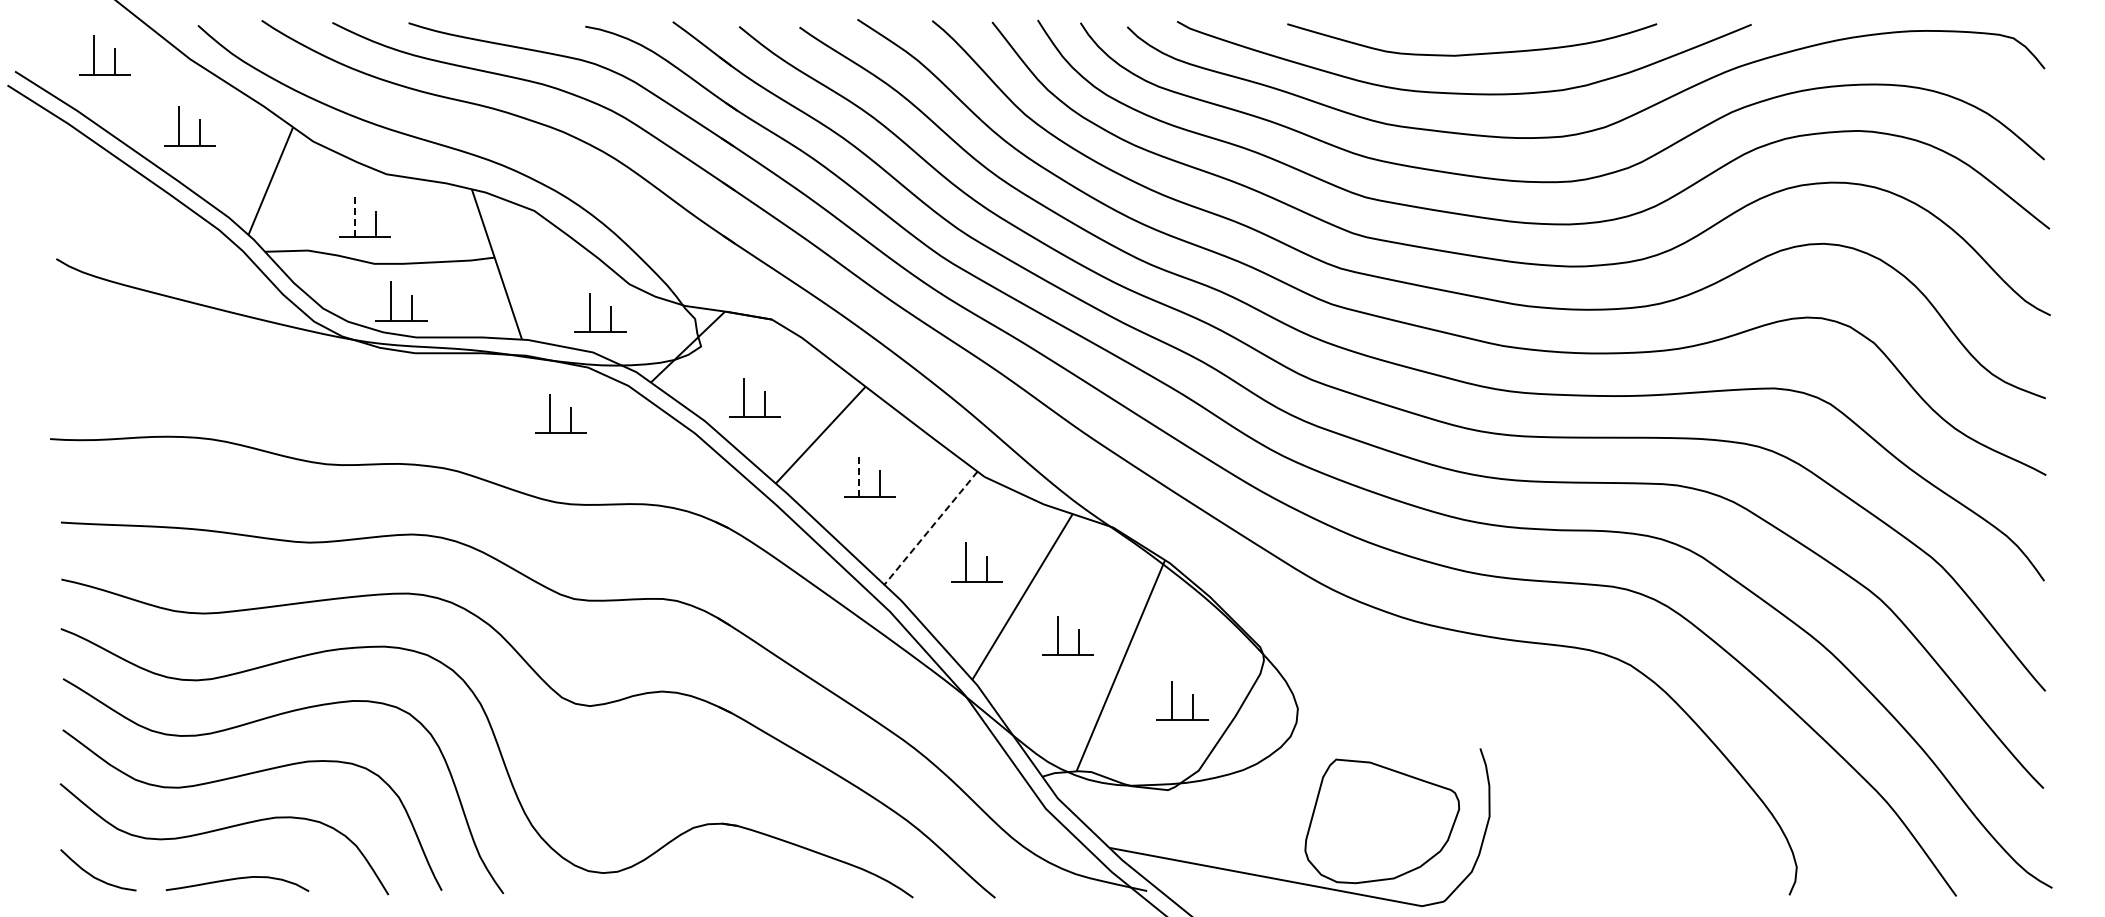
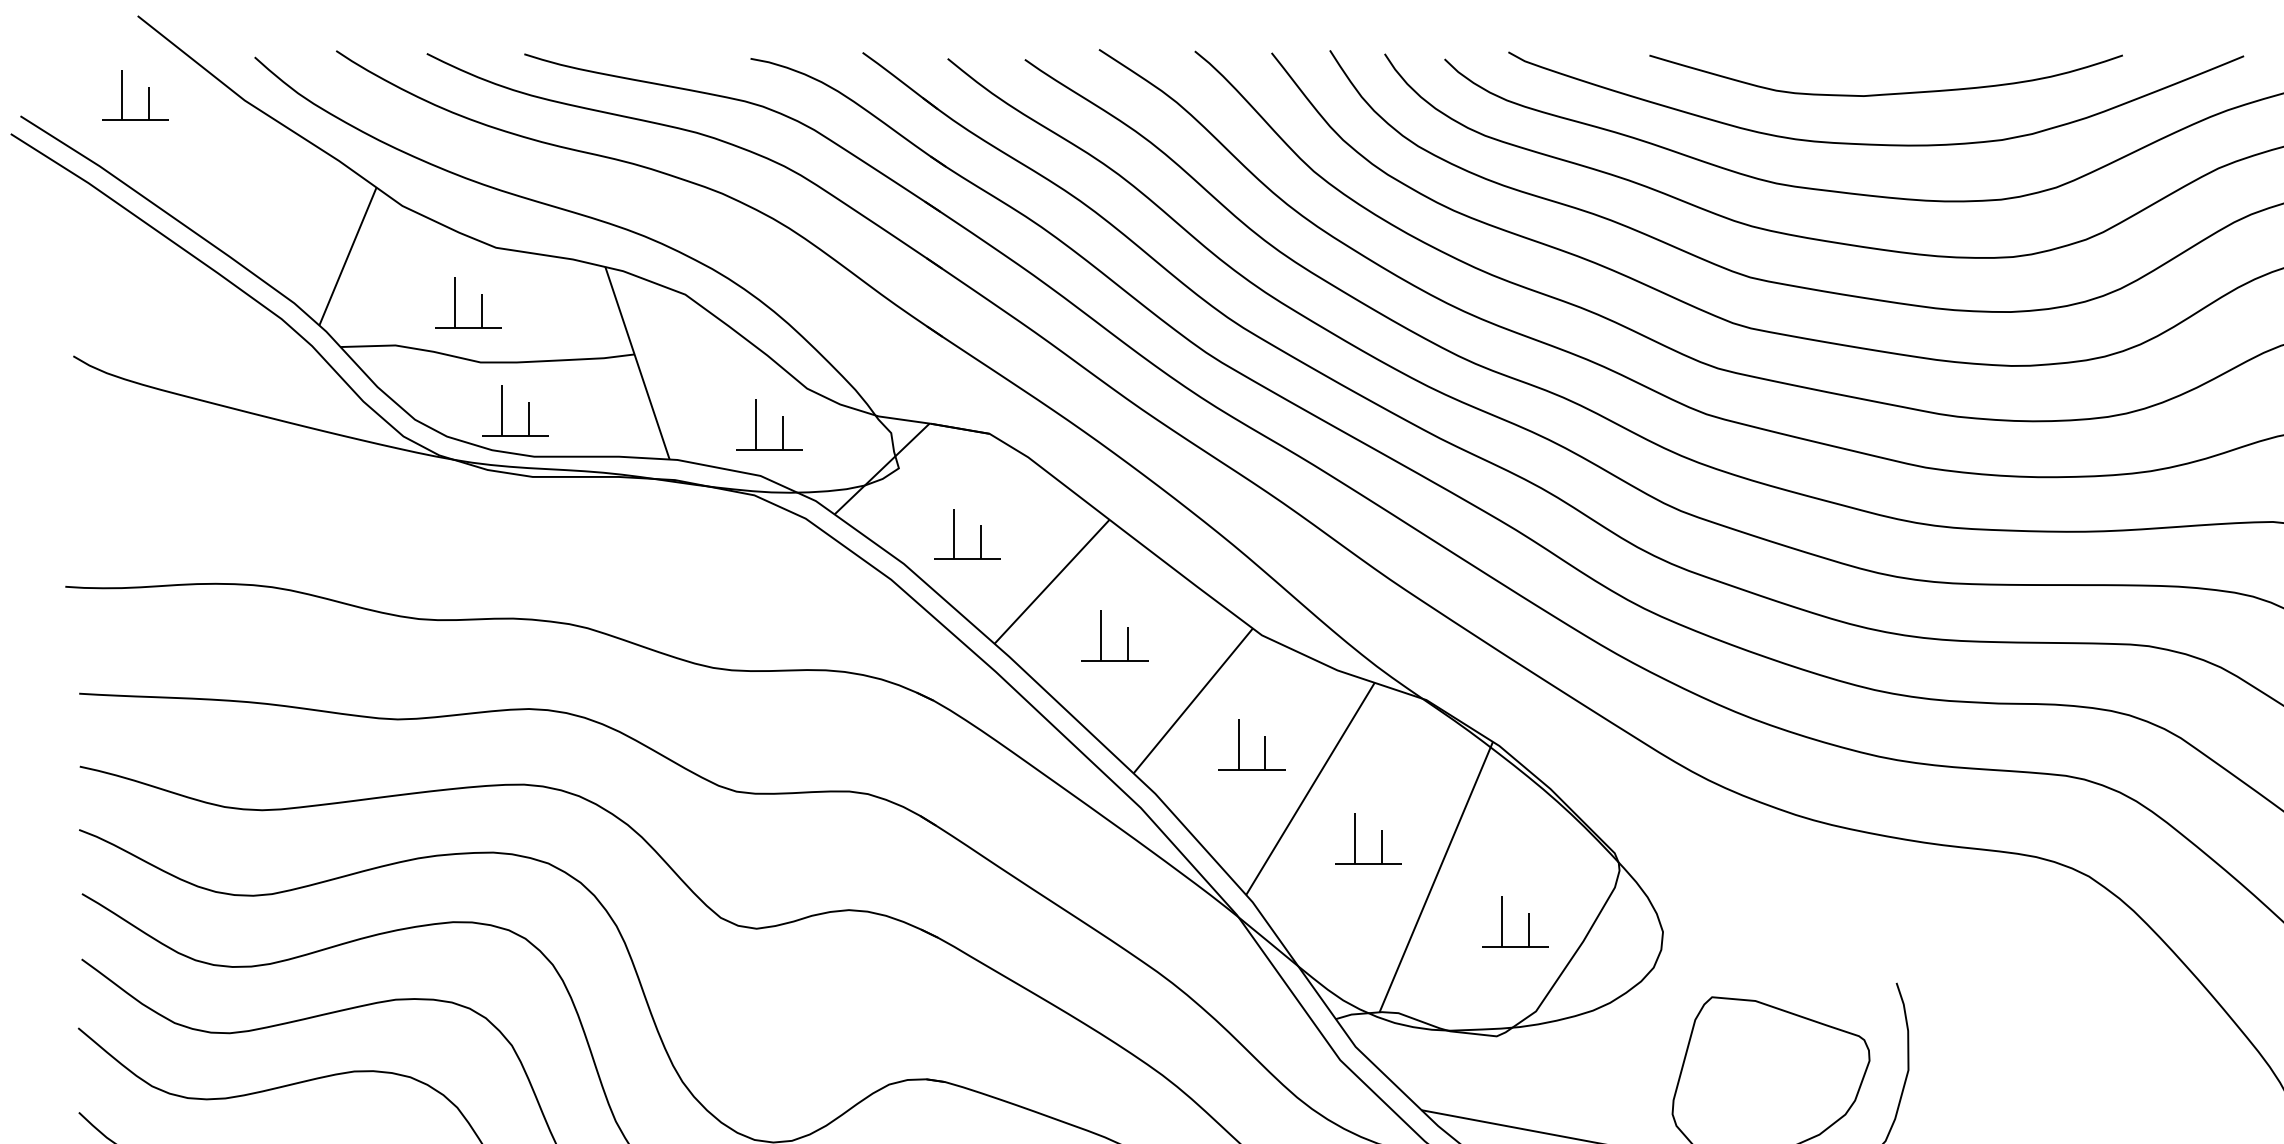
part: (179, 126) -> (231, 186), removed
line: (354, 217) -> (455, 303), dashed -> solid
part: (550, 413) -> (706, 554), removed
line: (859, 476) -> (1101, 634), dashed -> solid
line: (930, 528) -> (1192, 701), dashed -> solid

